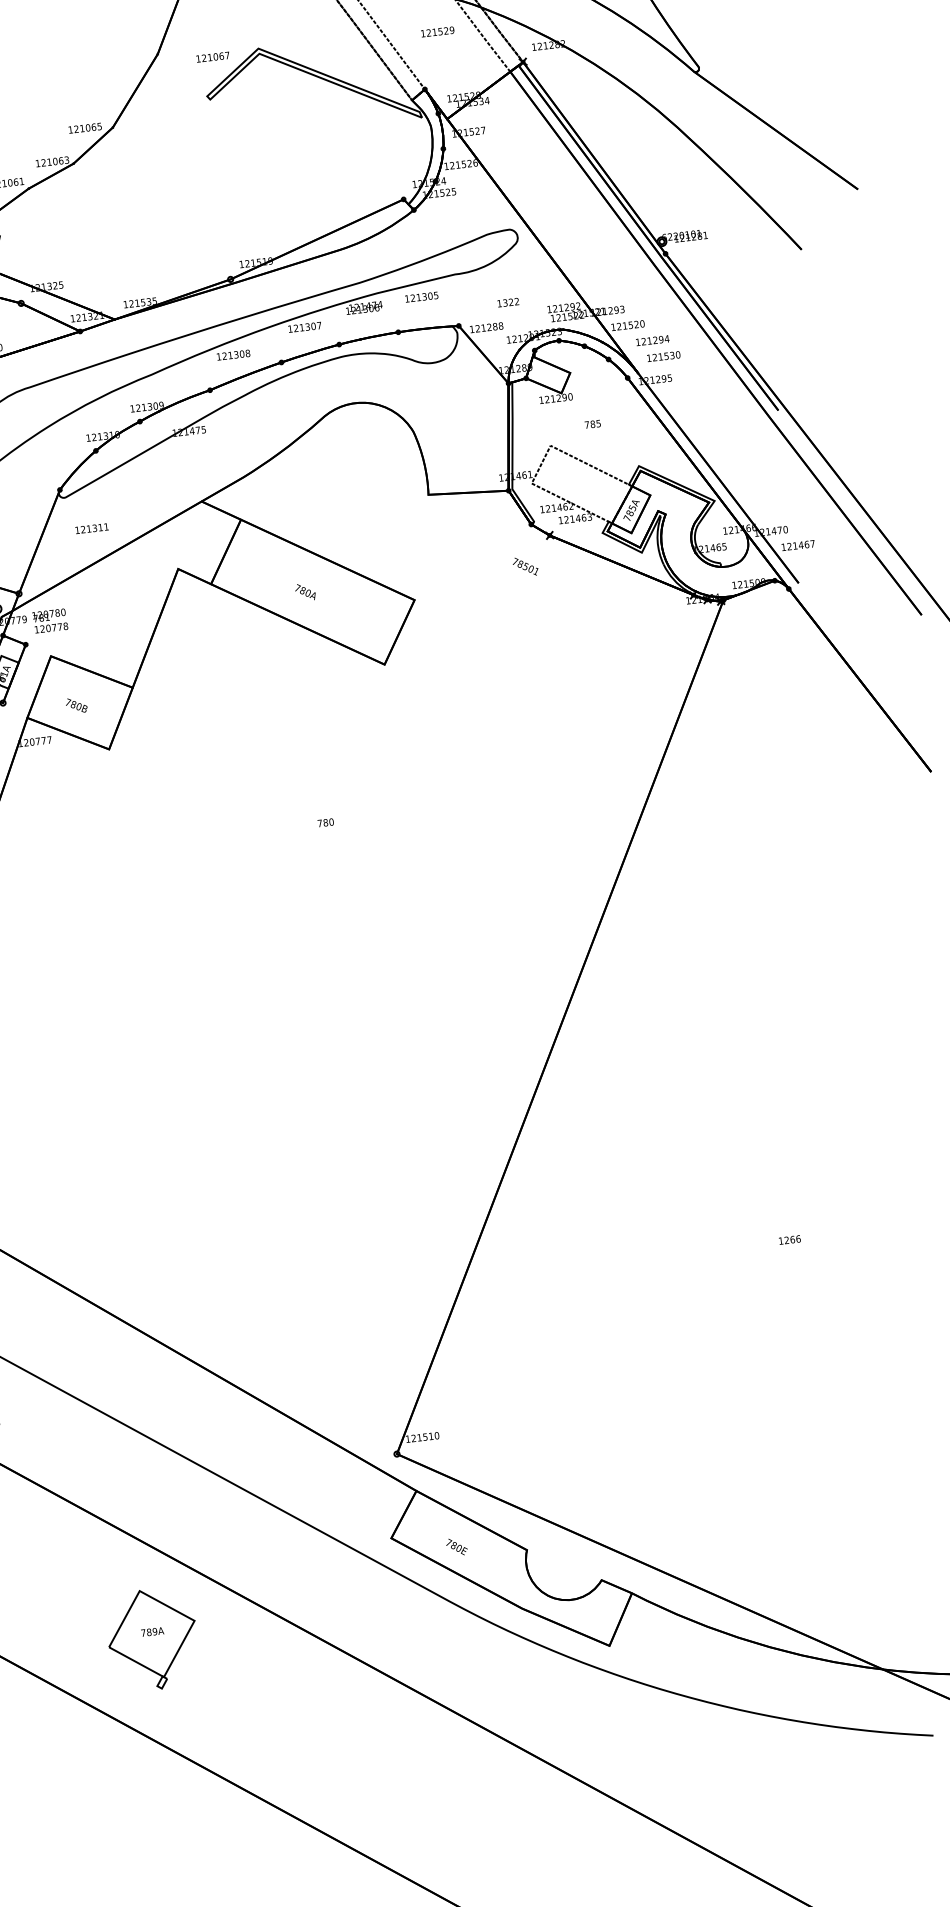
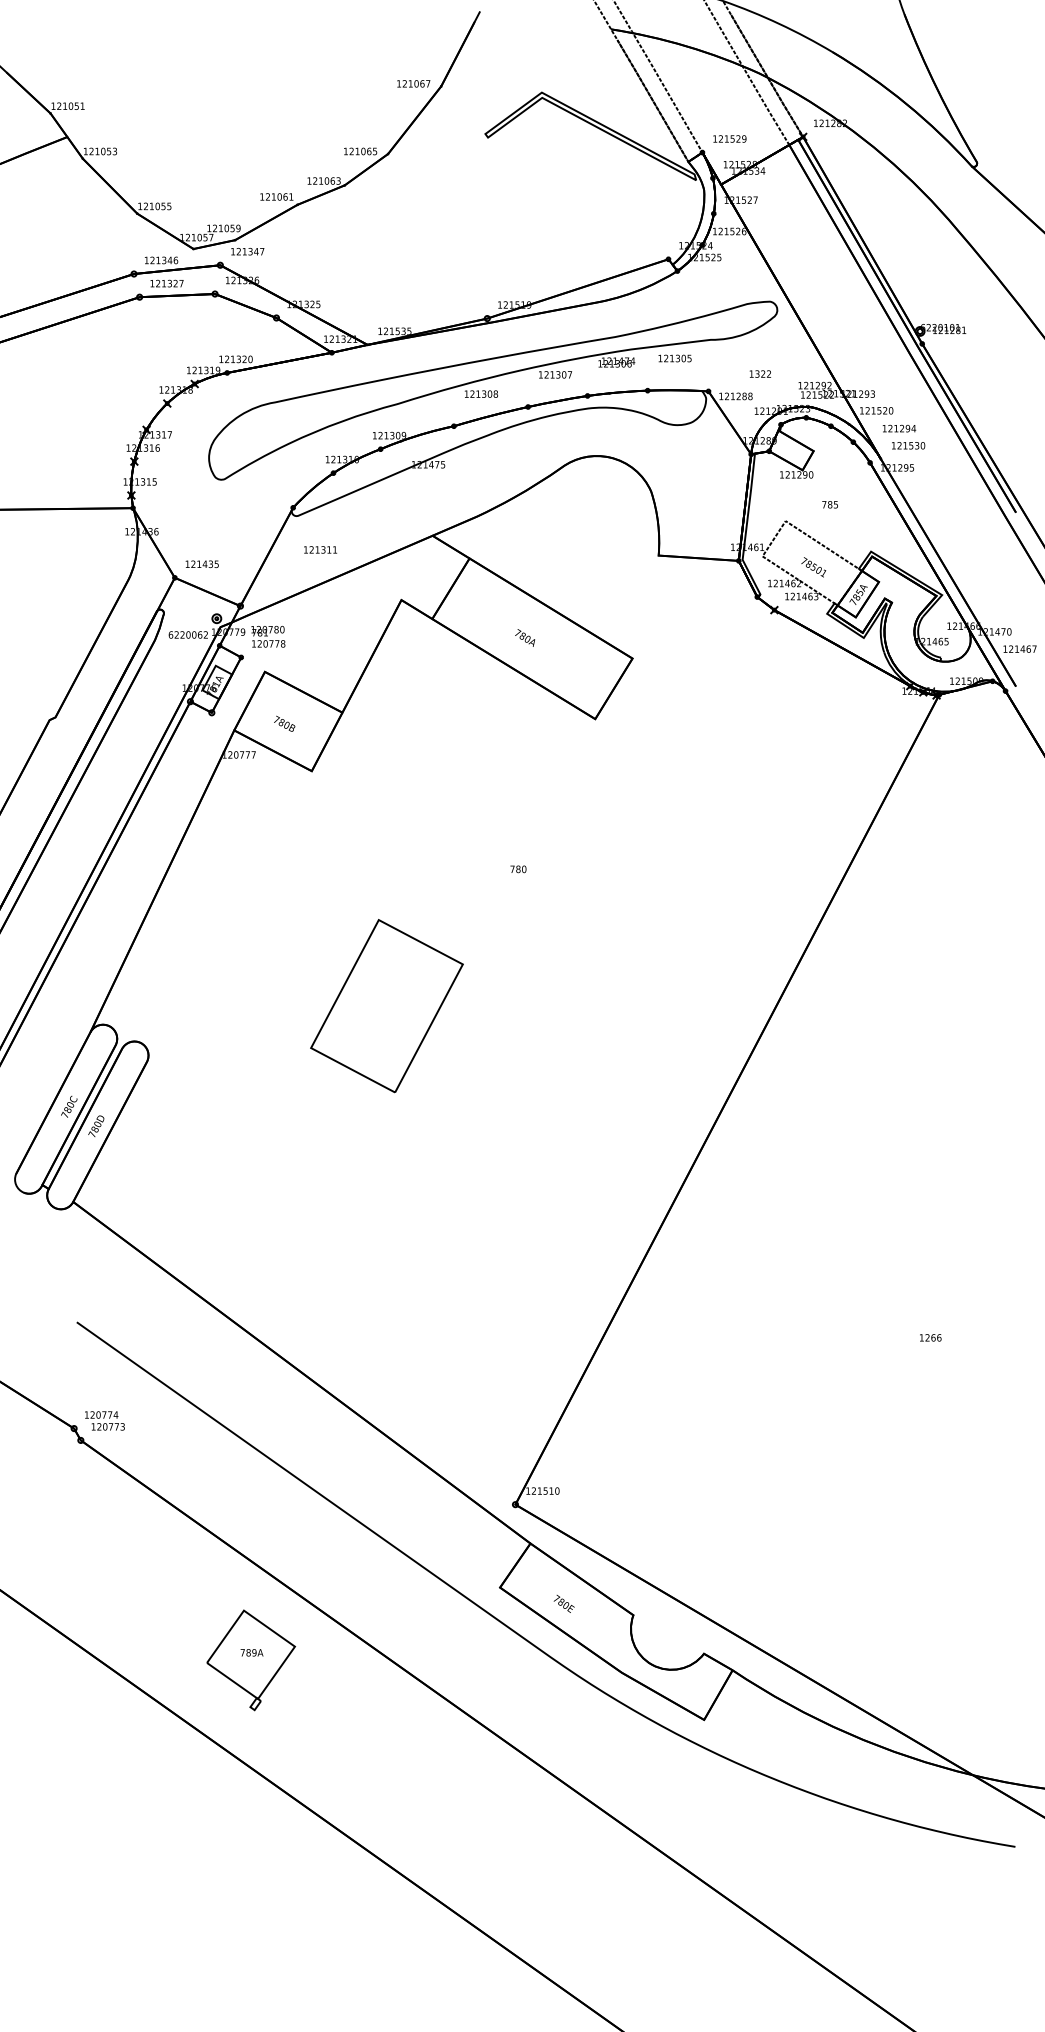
text: (437, 31) -> (729, 138), moved
text: (212, 56) -> (413, 83), moved
text: (525, 566) -> (813, 567), moved
part: (210, 974) -> (386, 1006), added

